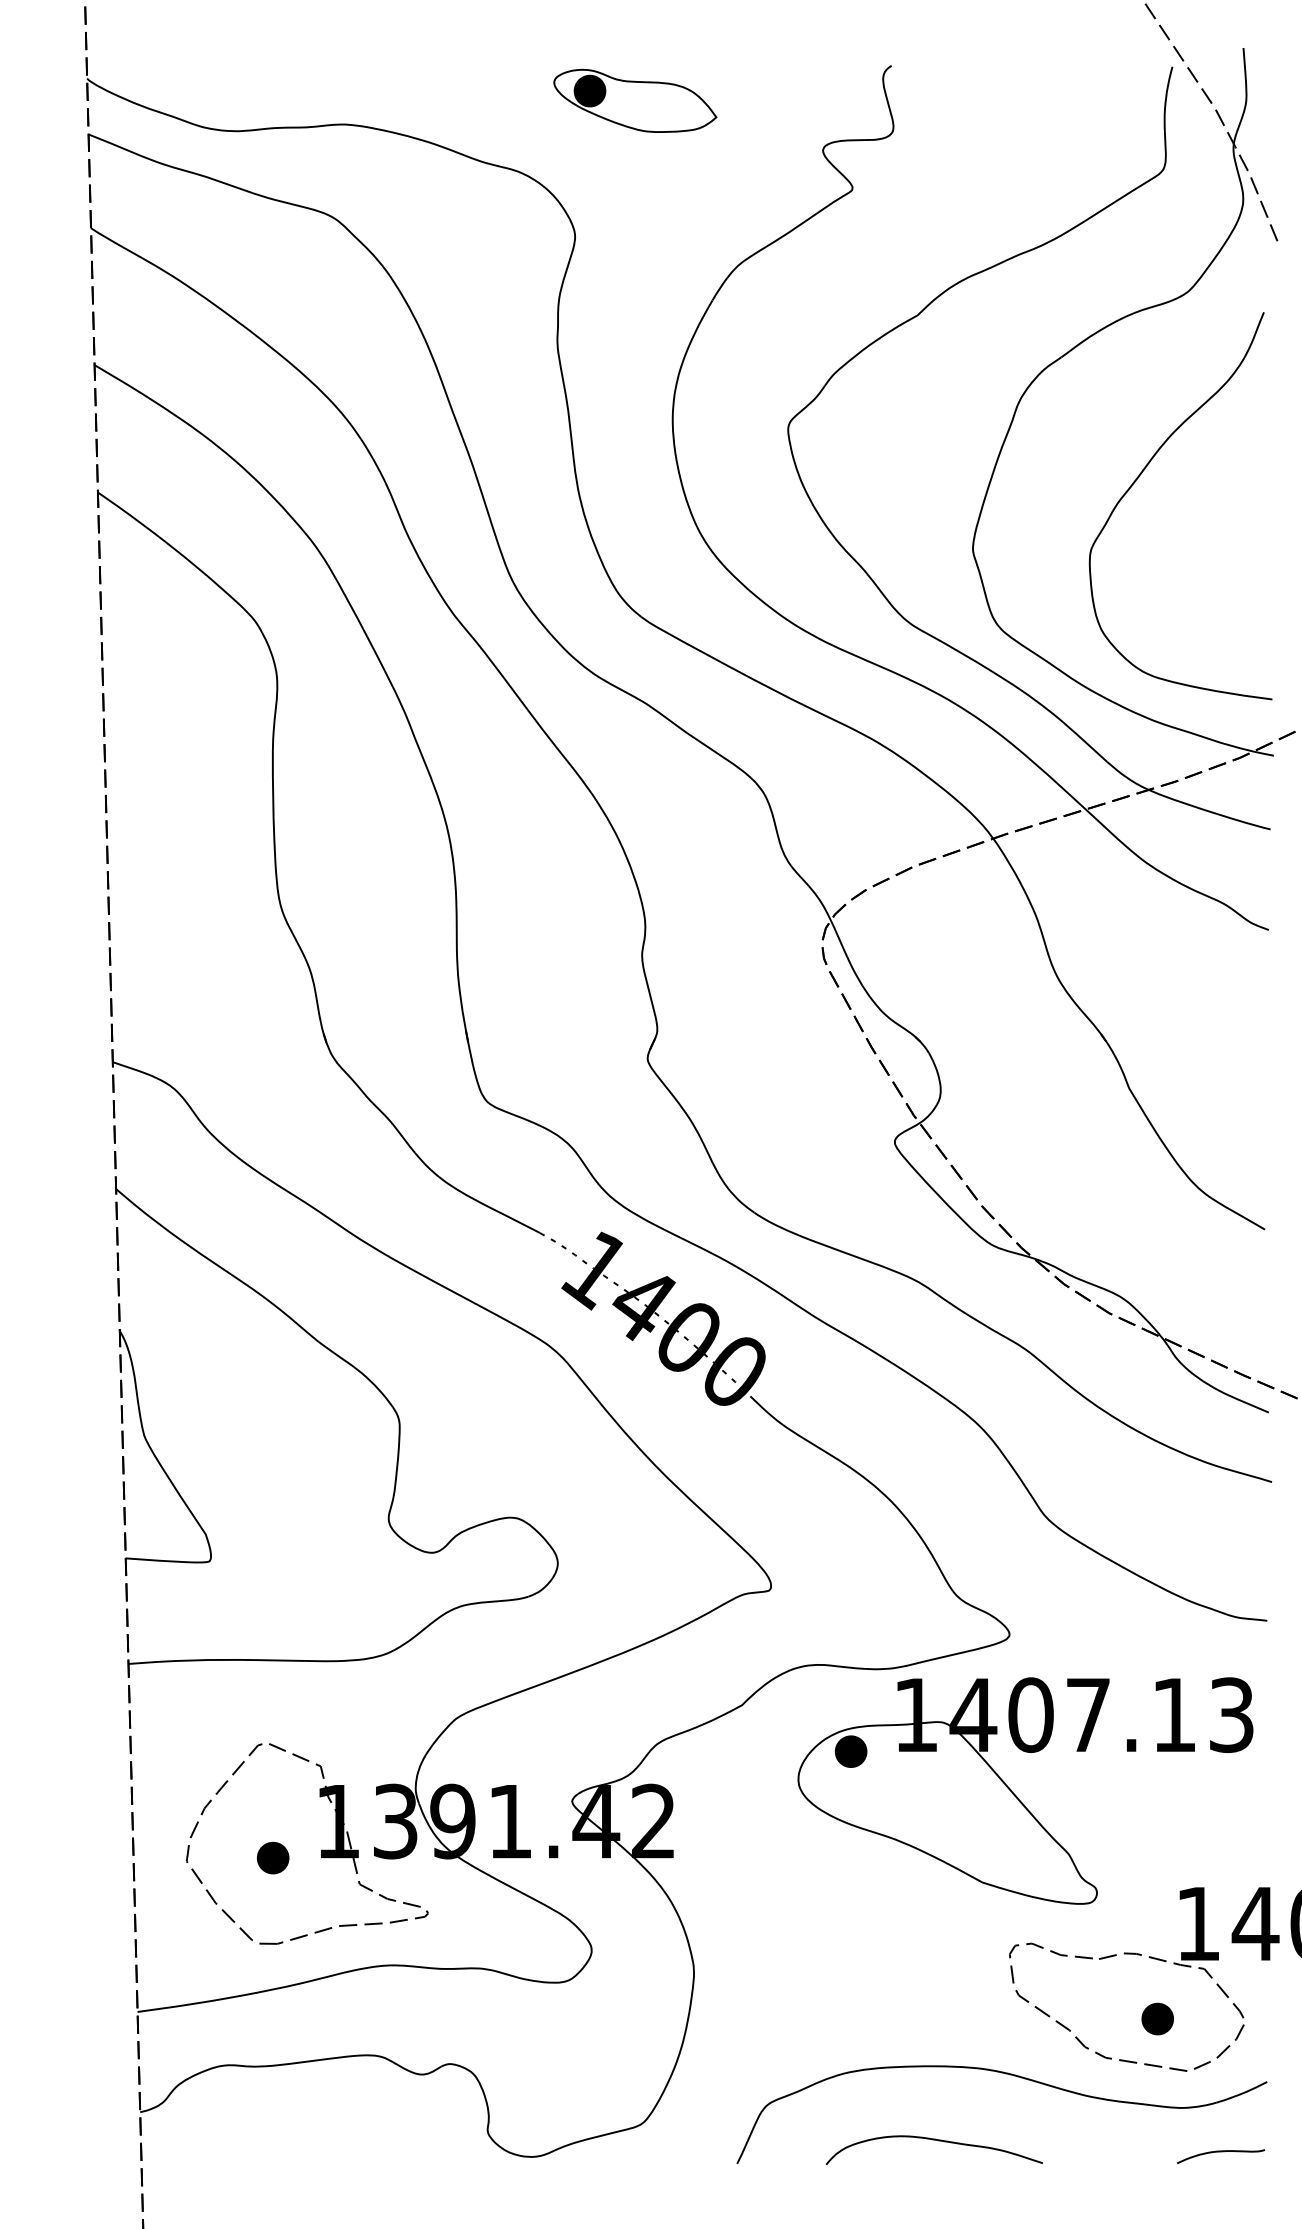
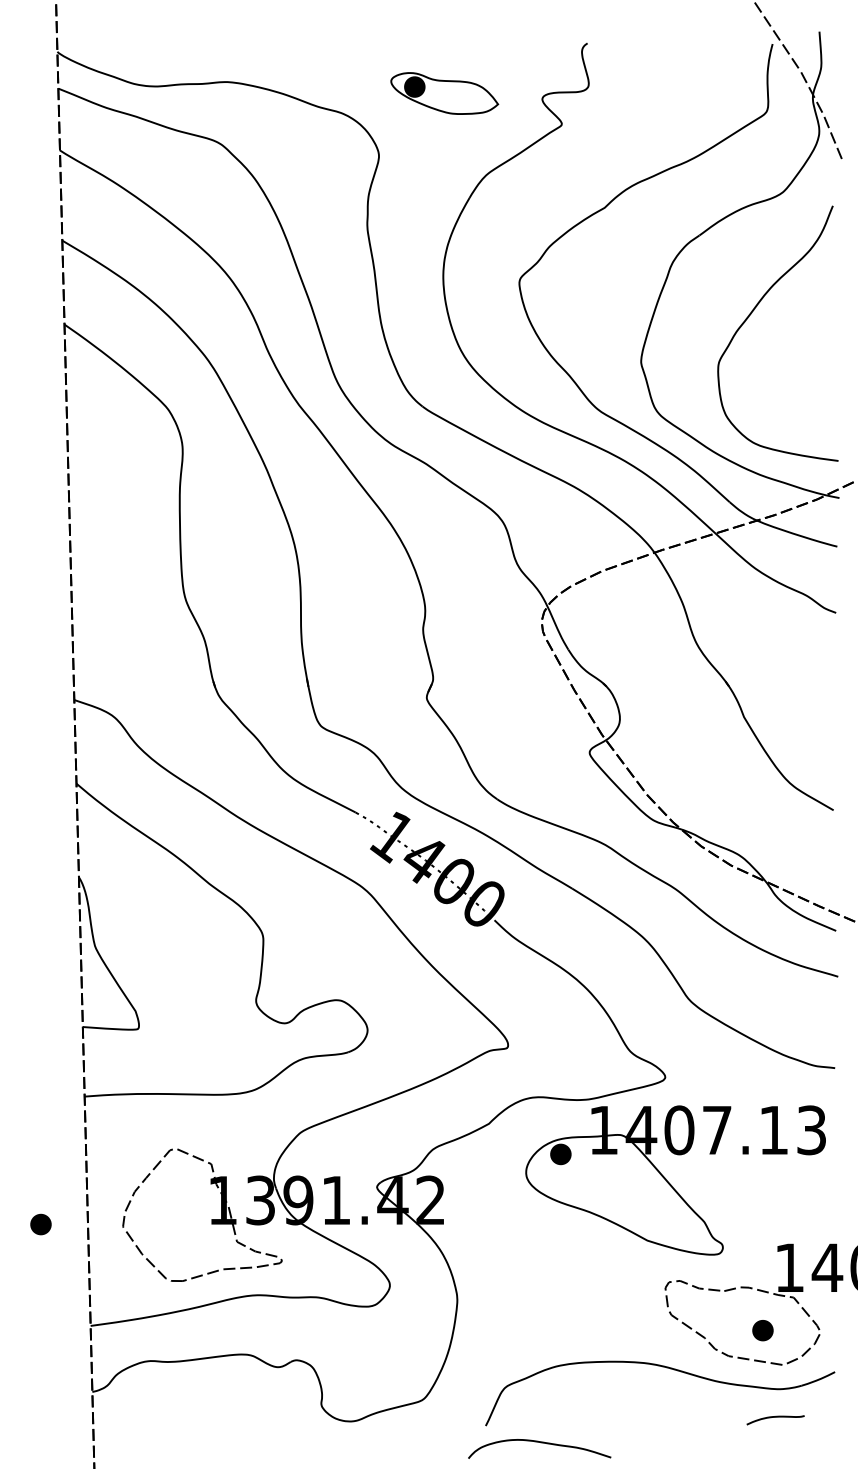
part: (635, 100) -> (444, 93), moved
part: (272, 1858) -> (40, 1224), moved
curve: (935, 2141) -> (540, 1443), moved
curve: (1220, 2152) -> (775, 1417), moved

